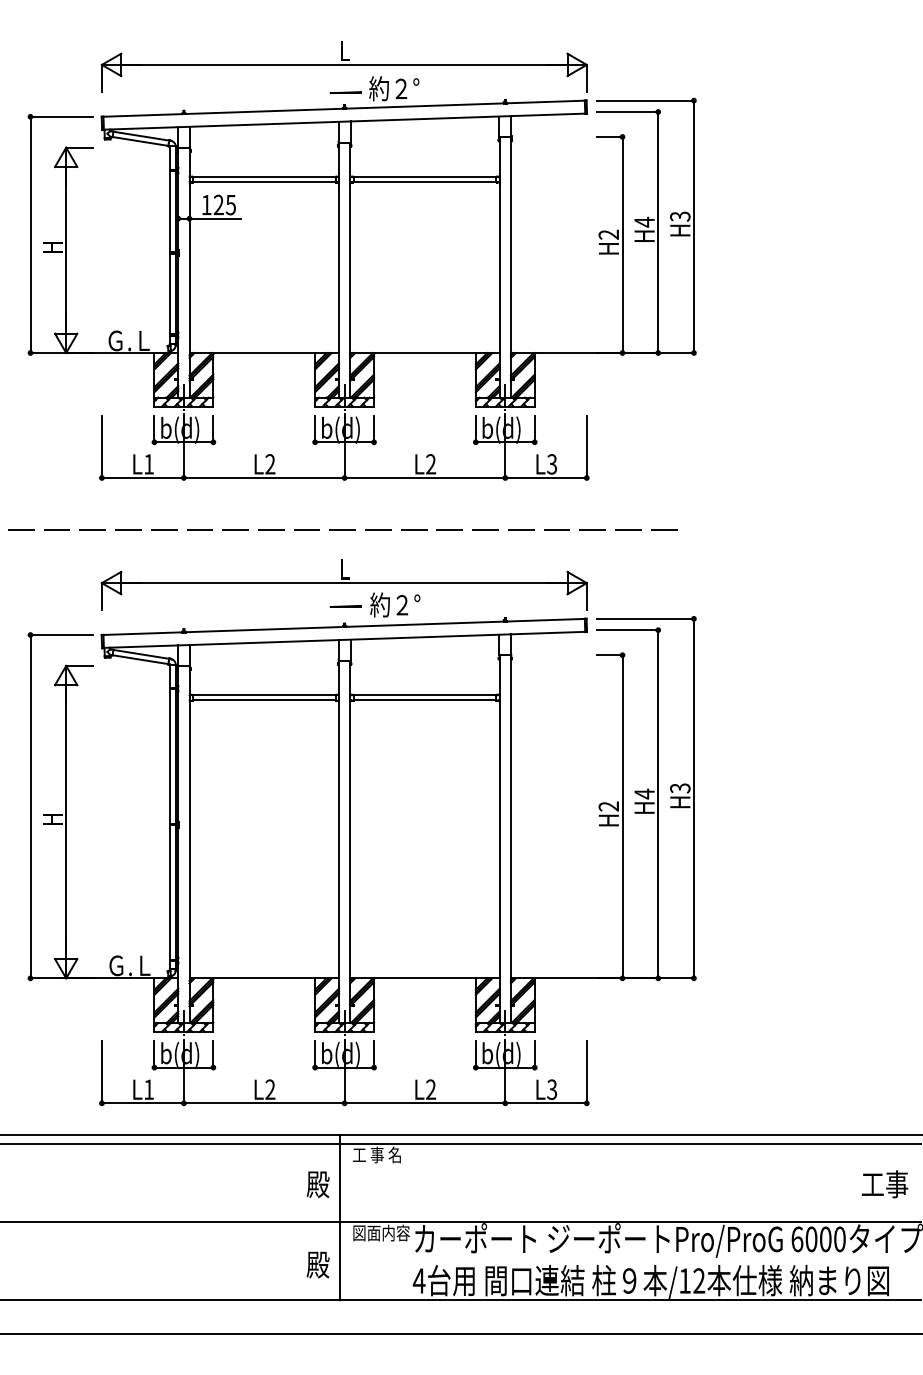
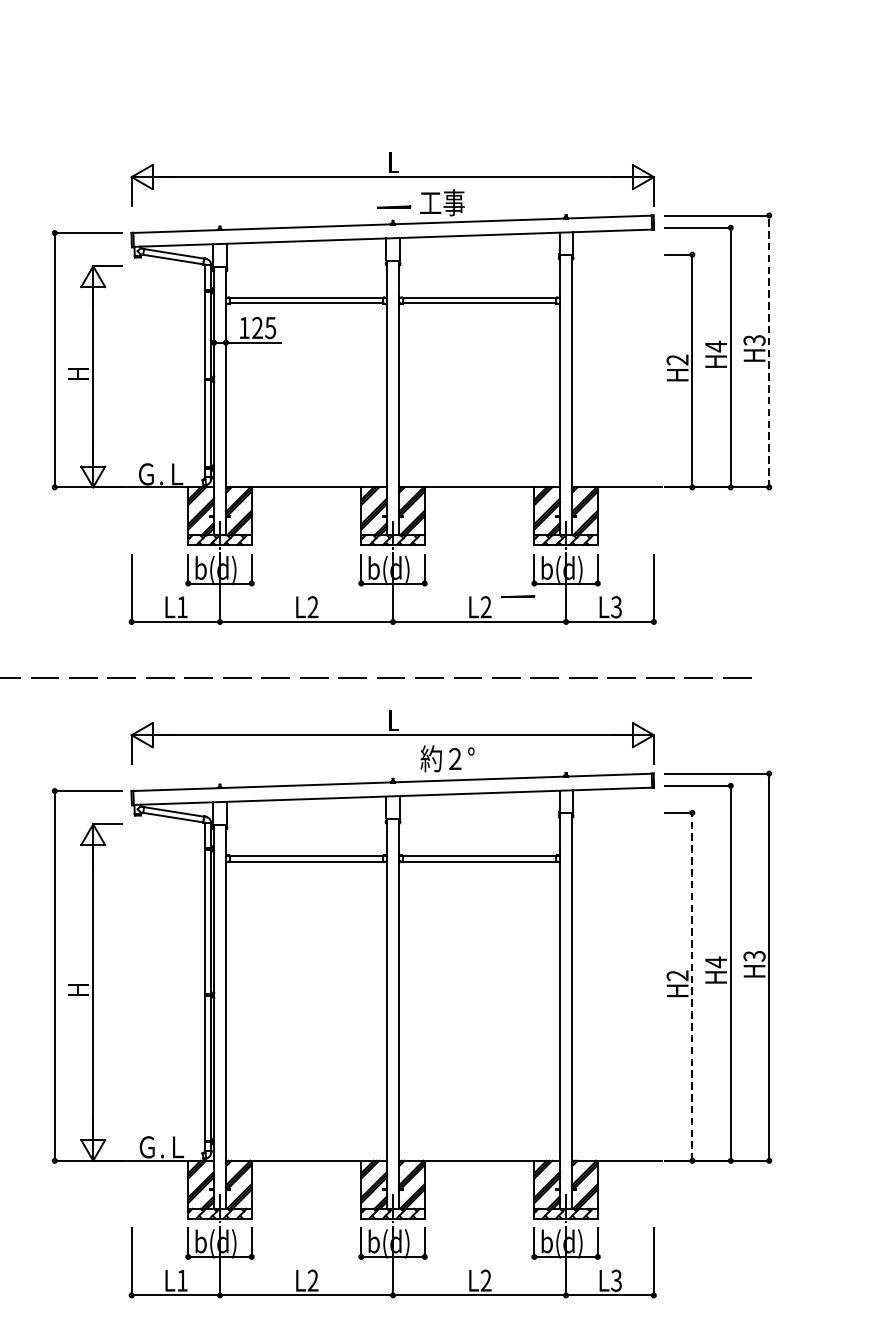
text: (394, 88) -> (446, 202), 約２° -> 工事
line: (693, 226) -> (768, 351), solid -> dashed
line: (345, 606) -> (517, 596), moved
line: (622, 816) -> (692, 986), solid -> dashed

